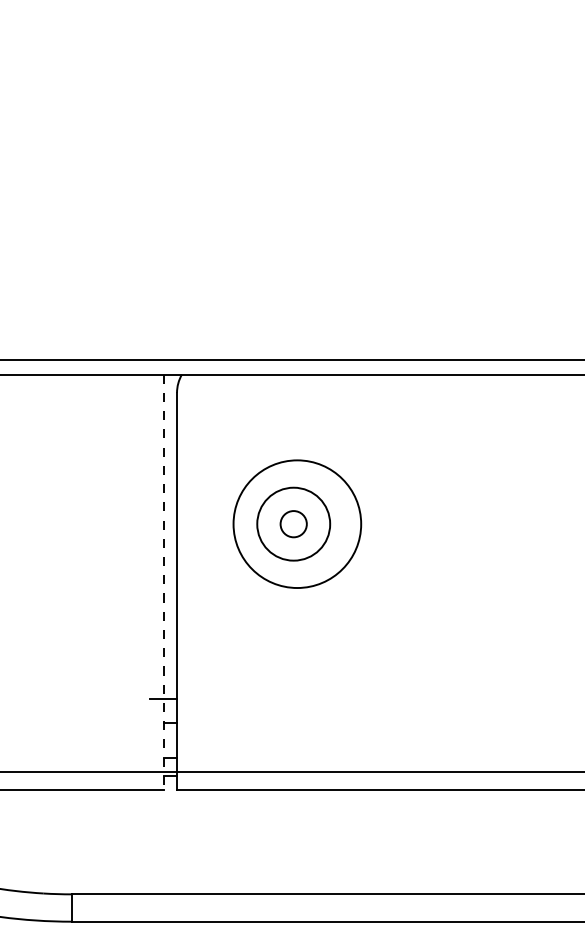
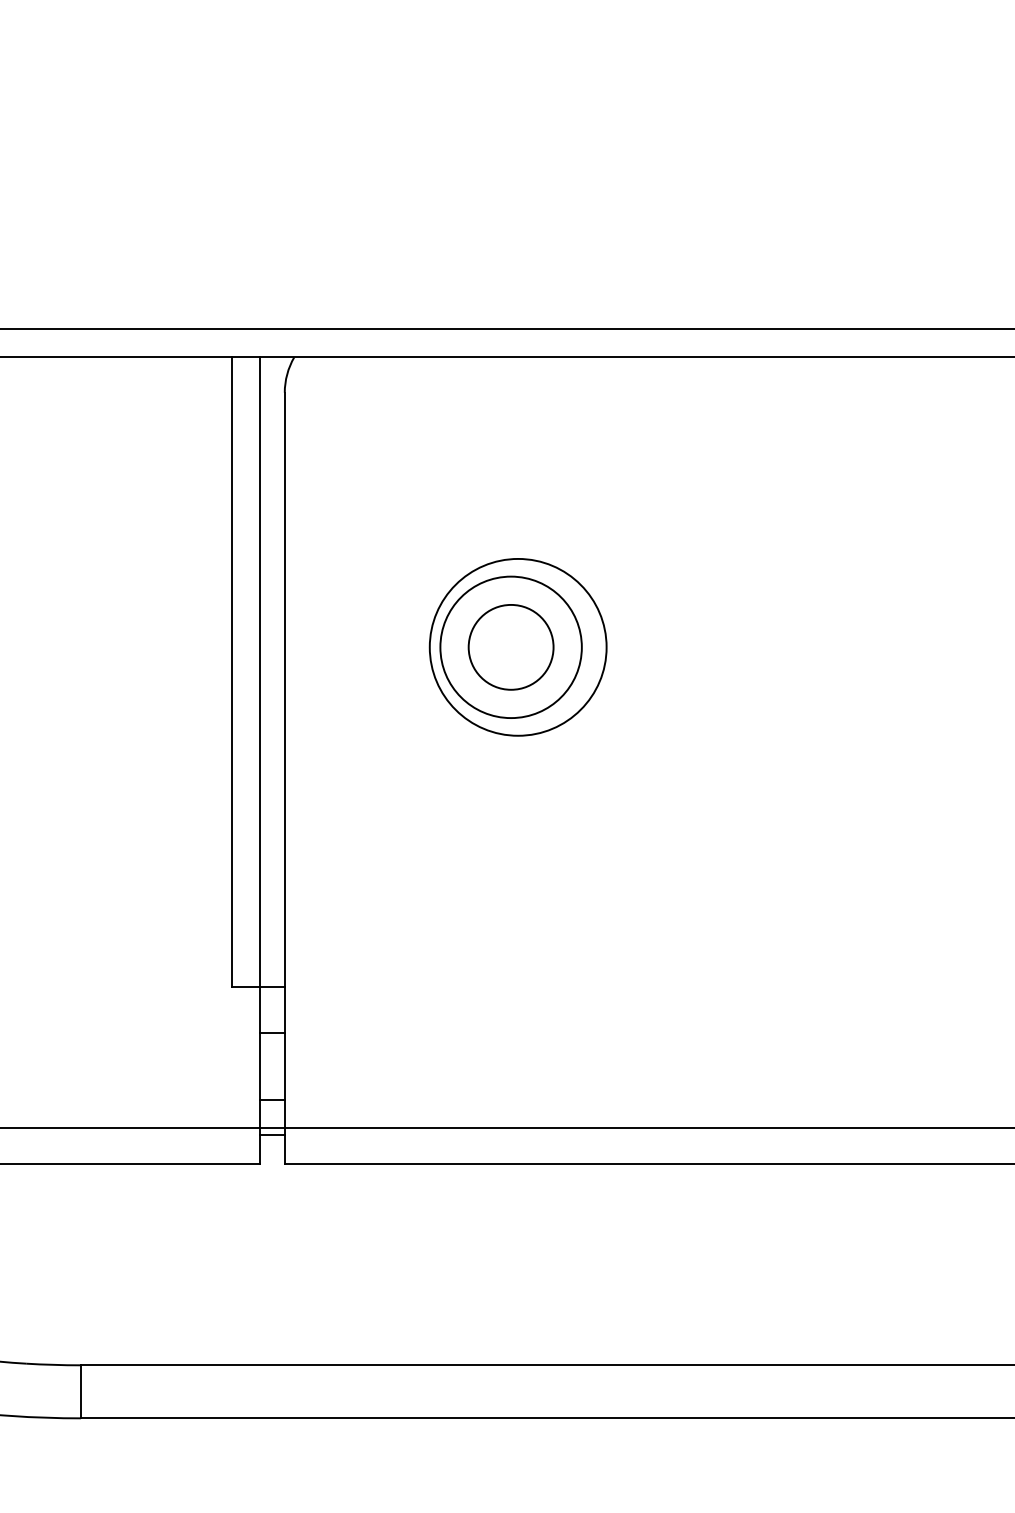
circle: (296, 523) -> (516, 646), size x0.71
circle: (293, 524) -> (510, 647), size x1.67
line: (149, 536) -> (231, 671), added
line: (164, 582) -> (260, 760), dashed -> solid

